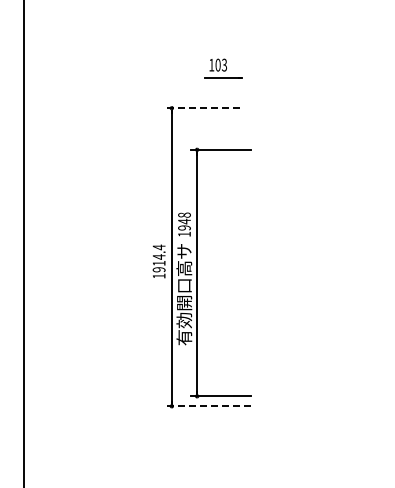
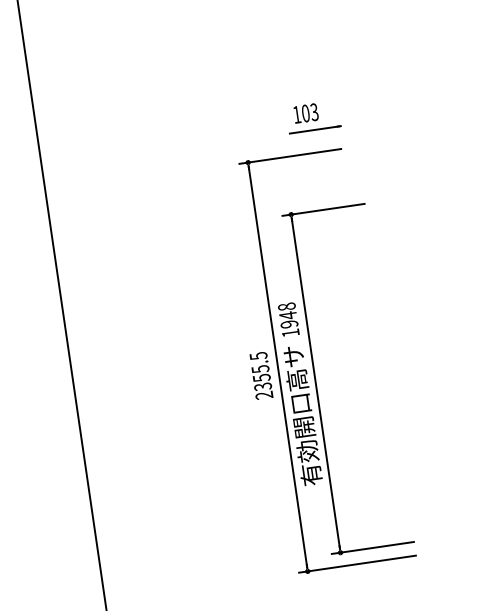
part: (223, 68) -> (313, 117), moved
line: (202, 108) -> (290, 156), dashed -> solid
text: (158, 261) -> (260, 375), 1914.4 -> 2355.5
line: (208, 406) -> (358, 564), dashed -> solid

